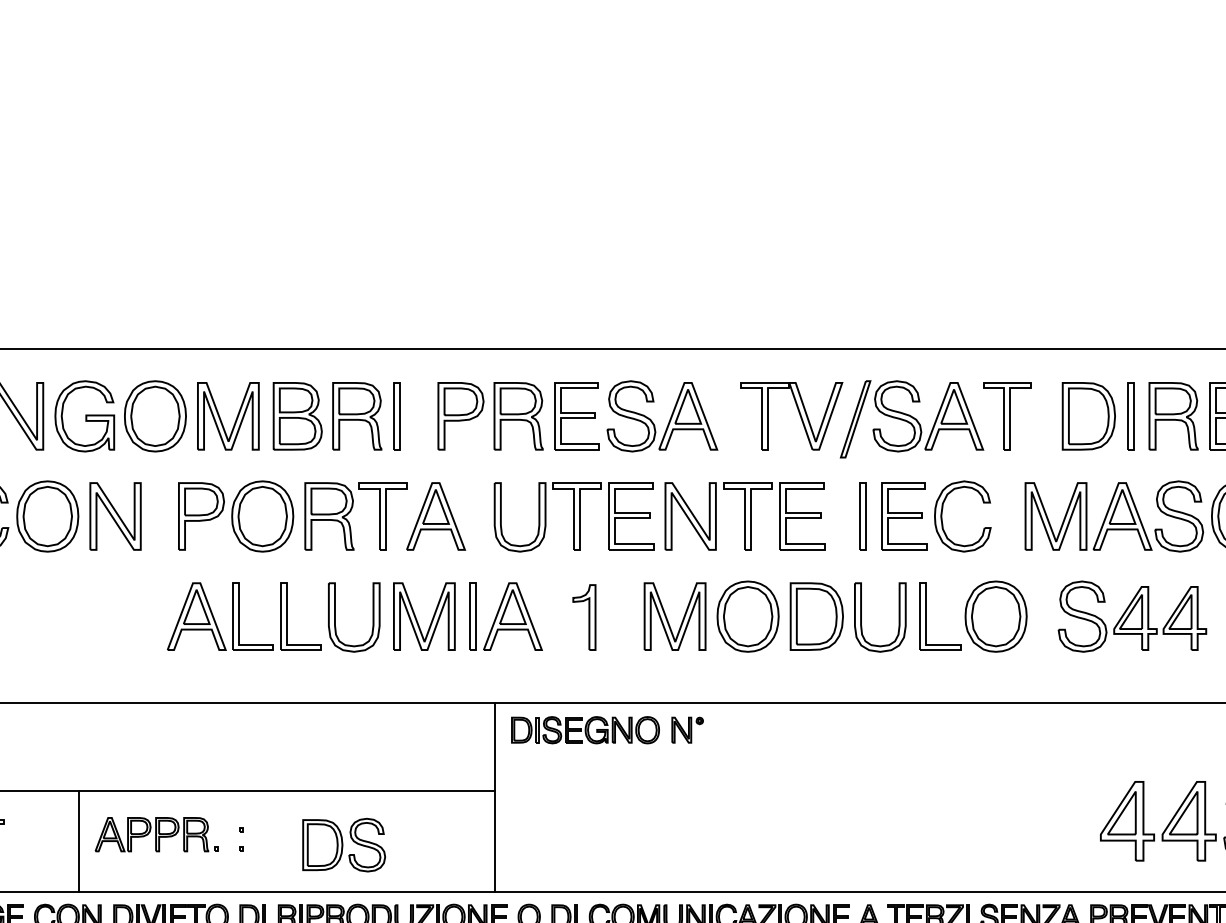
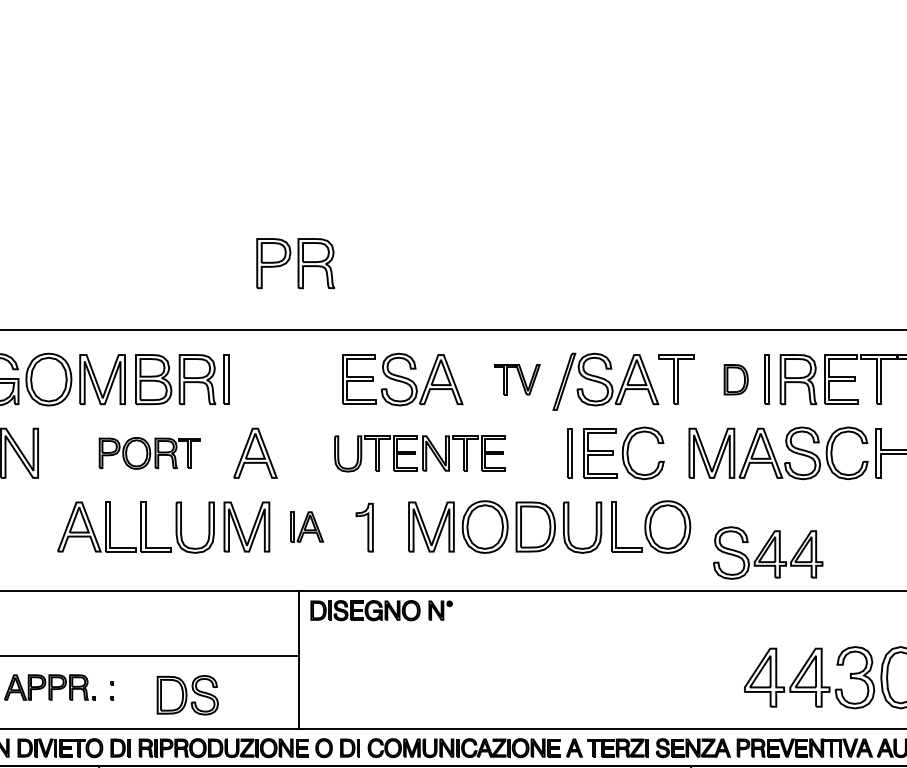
part: (490, 416) -> (295, 263), moved
part: (791, 416) -> (517, 379), size x0.6
part: (1089, 416) -> (736, 379), size x0.6
part: (292, 516) -> (149, 453), size x0.6
part: (658, 516) -> (419, 453), size x0.7
part: (506, 615) -> (307, 526), size x0.6
part: (1132, 615) -> (768, 552), moved

